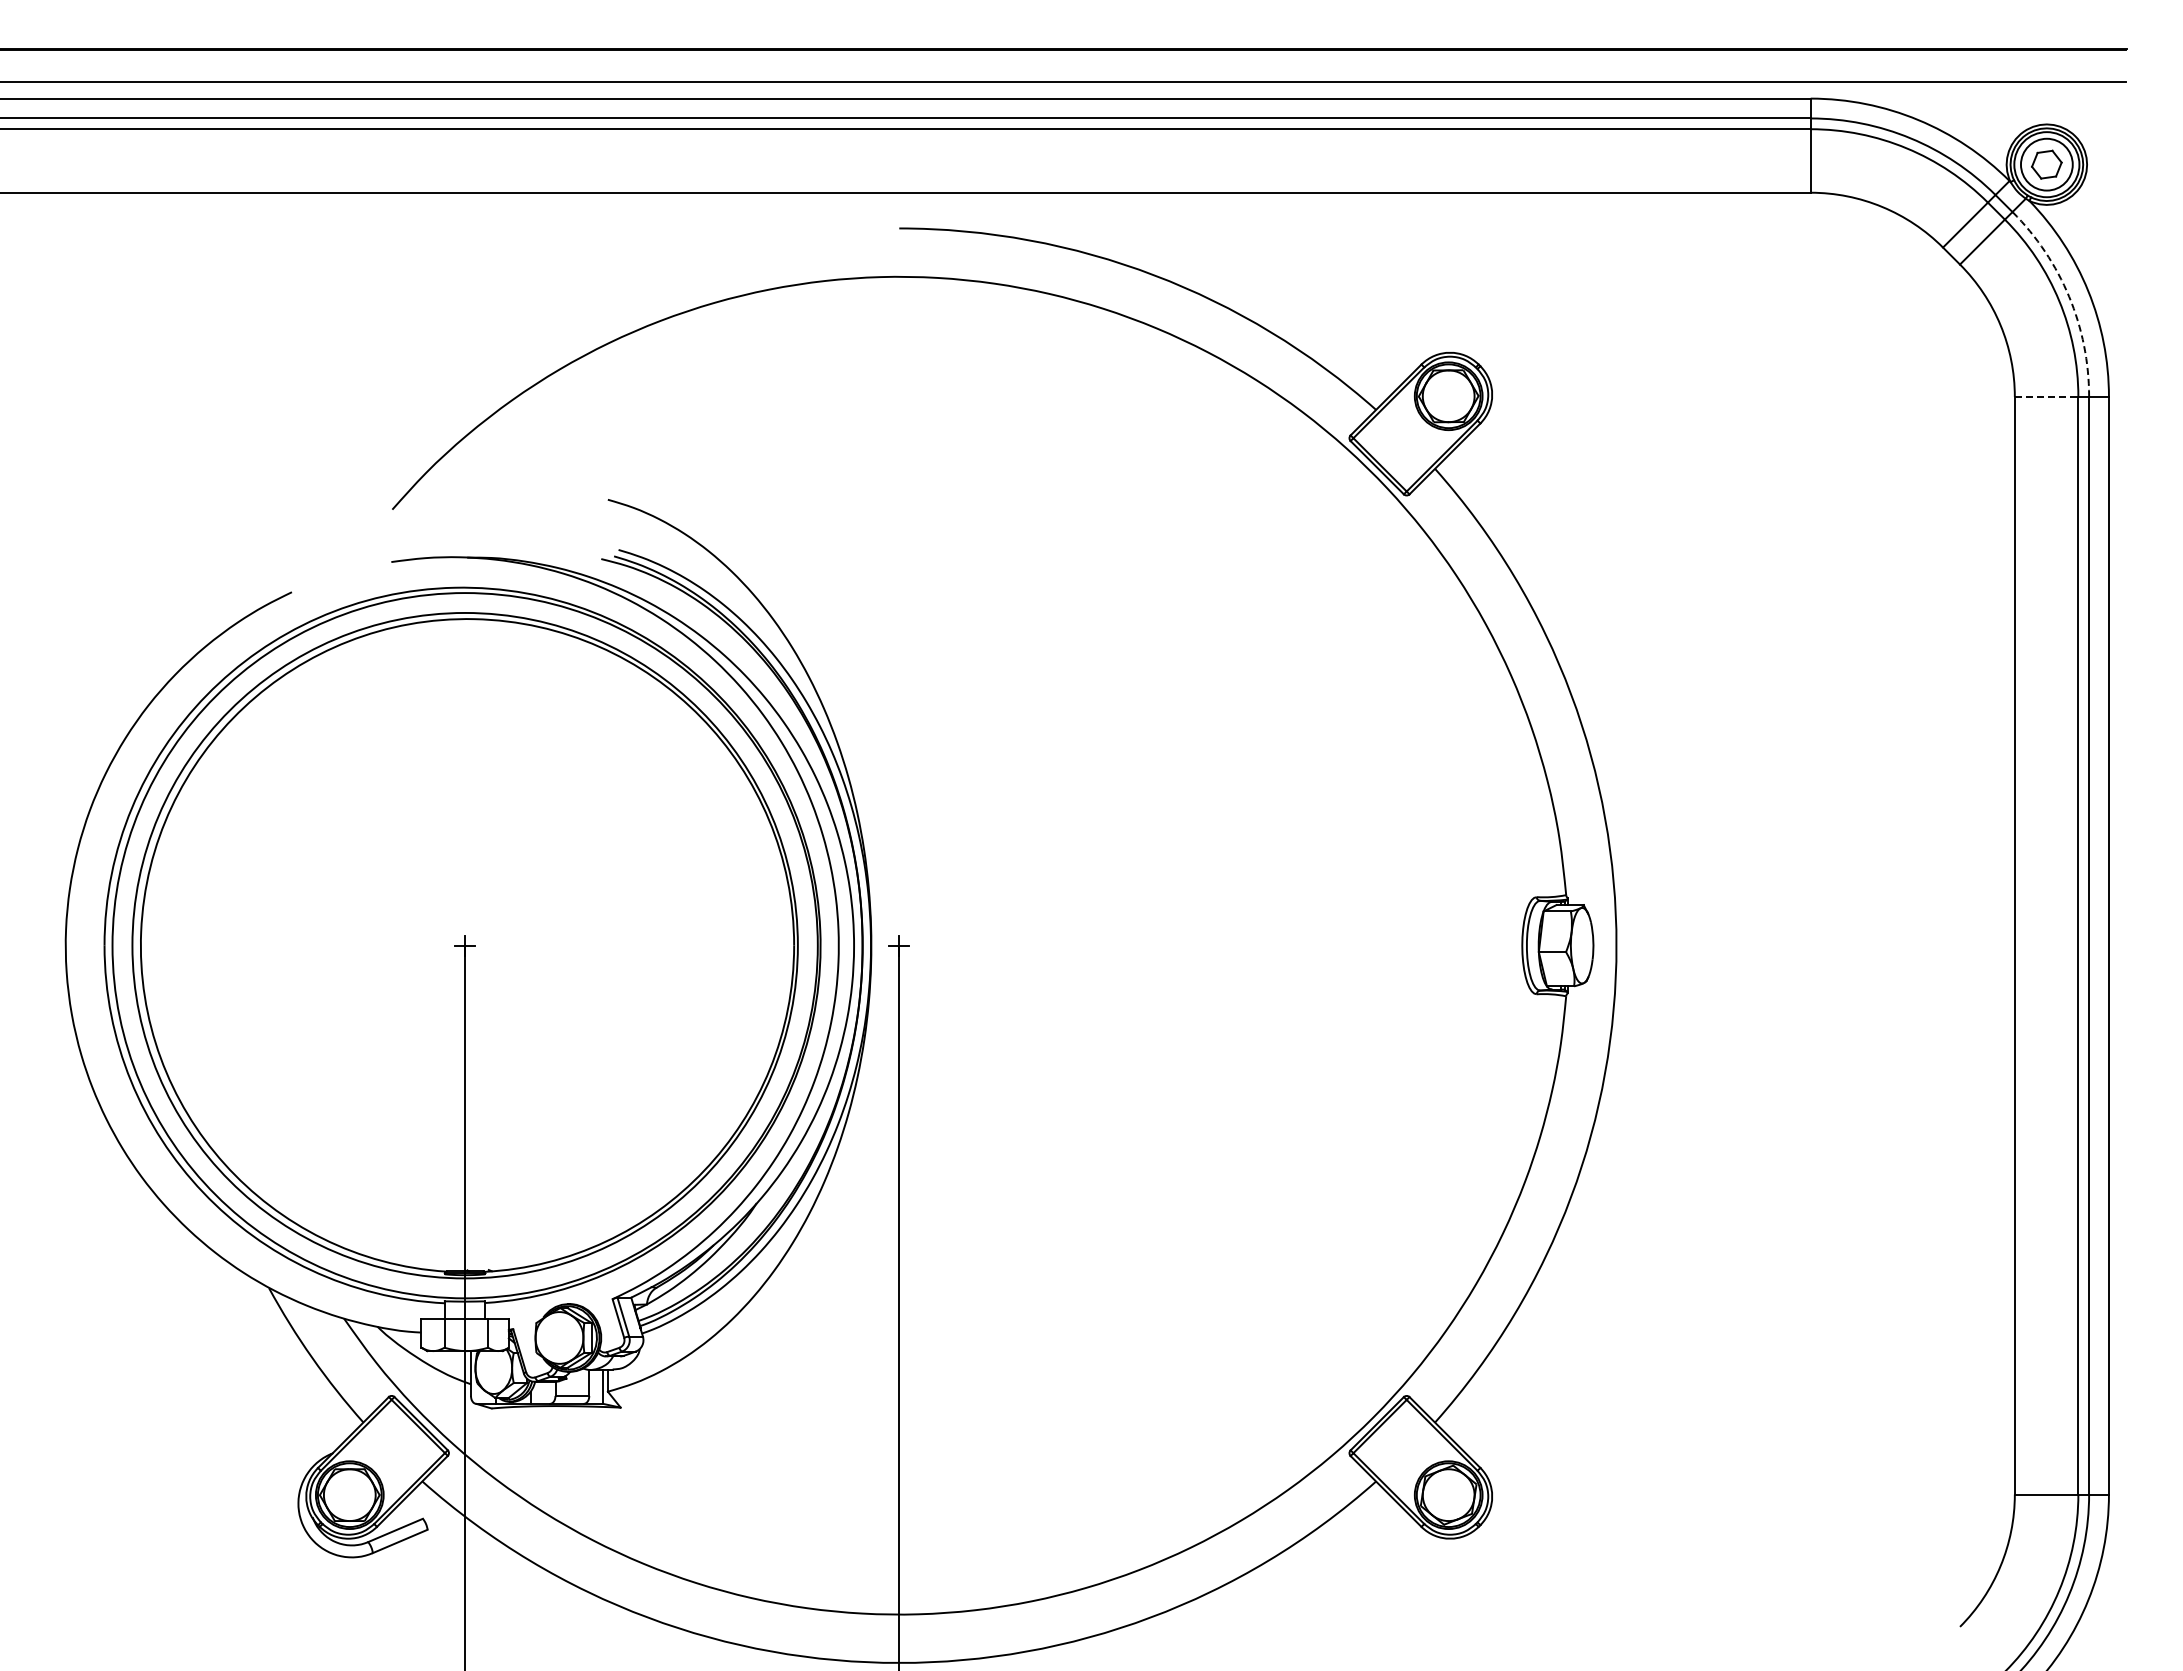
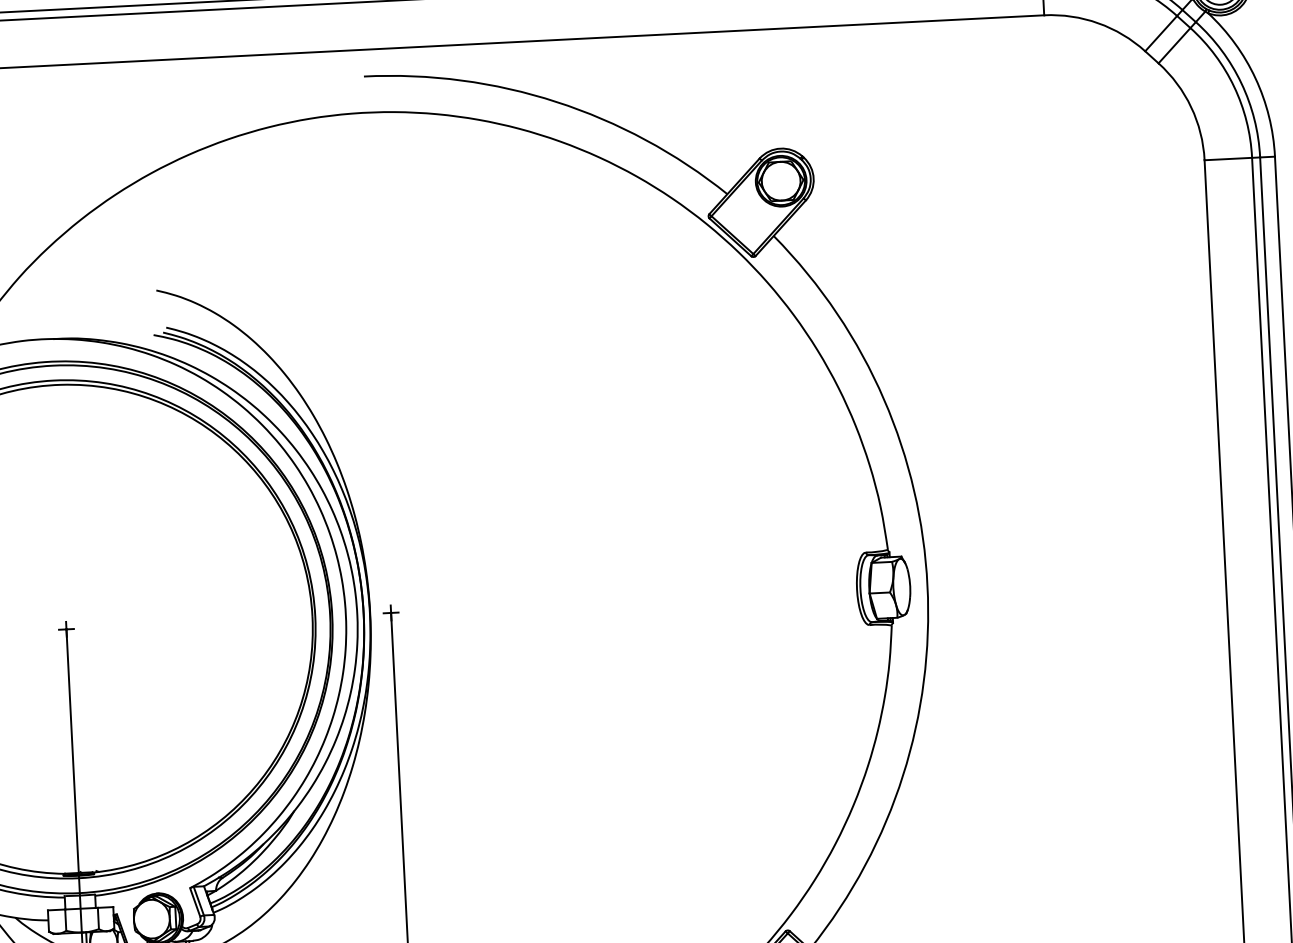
arc: (2069, 296) -> (1241, 83), dashed -> solid
line: (2046, 396) -> (1228, 158), dashed -> solid

